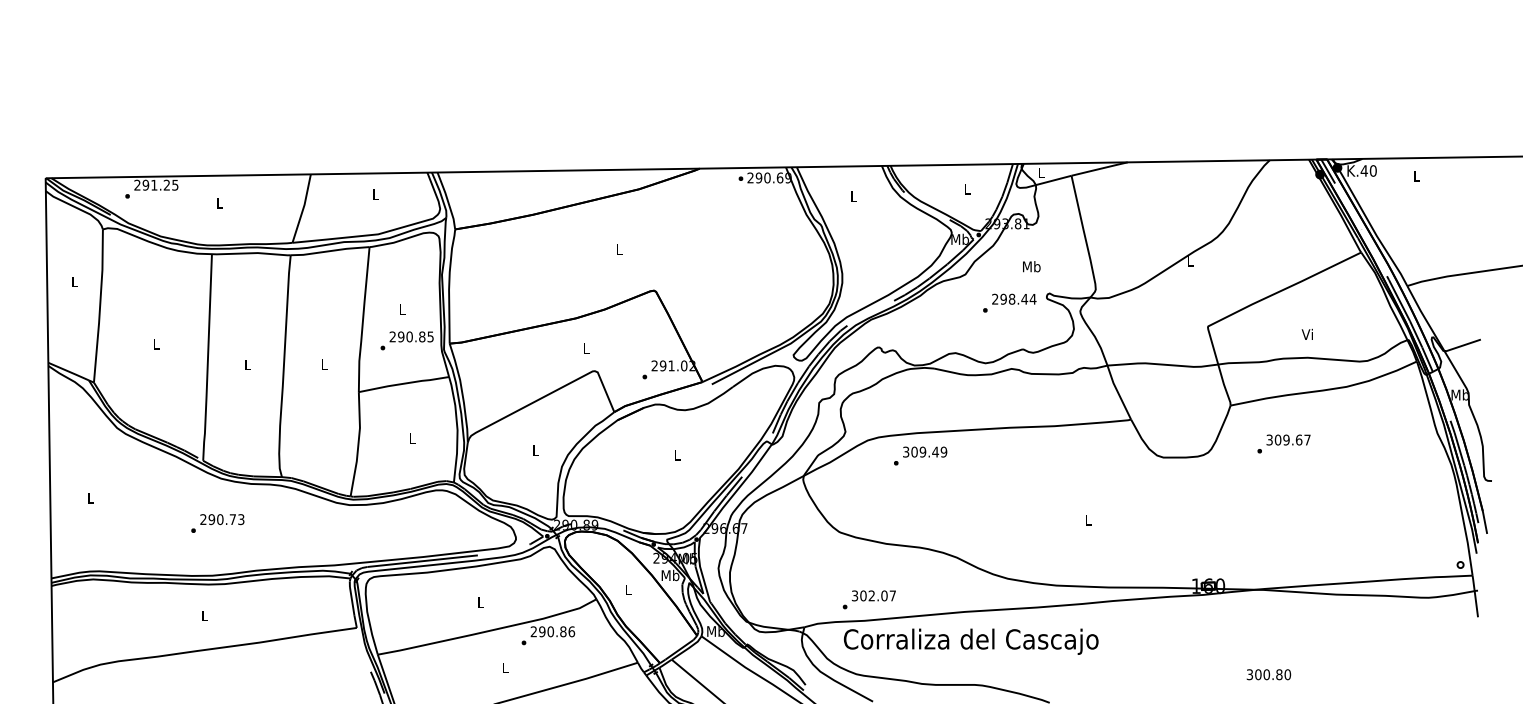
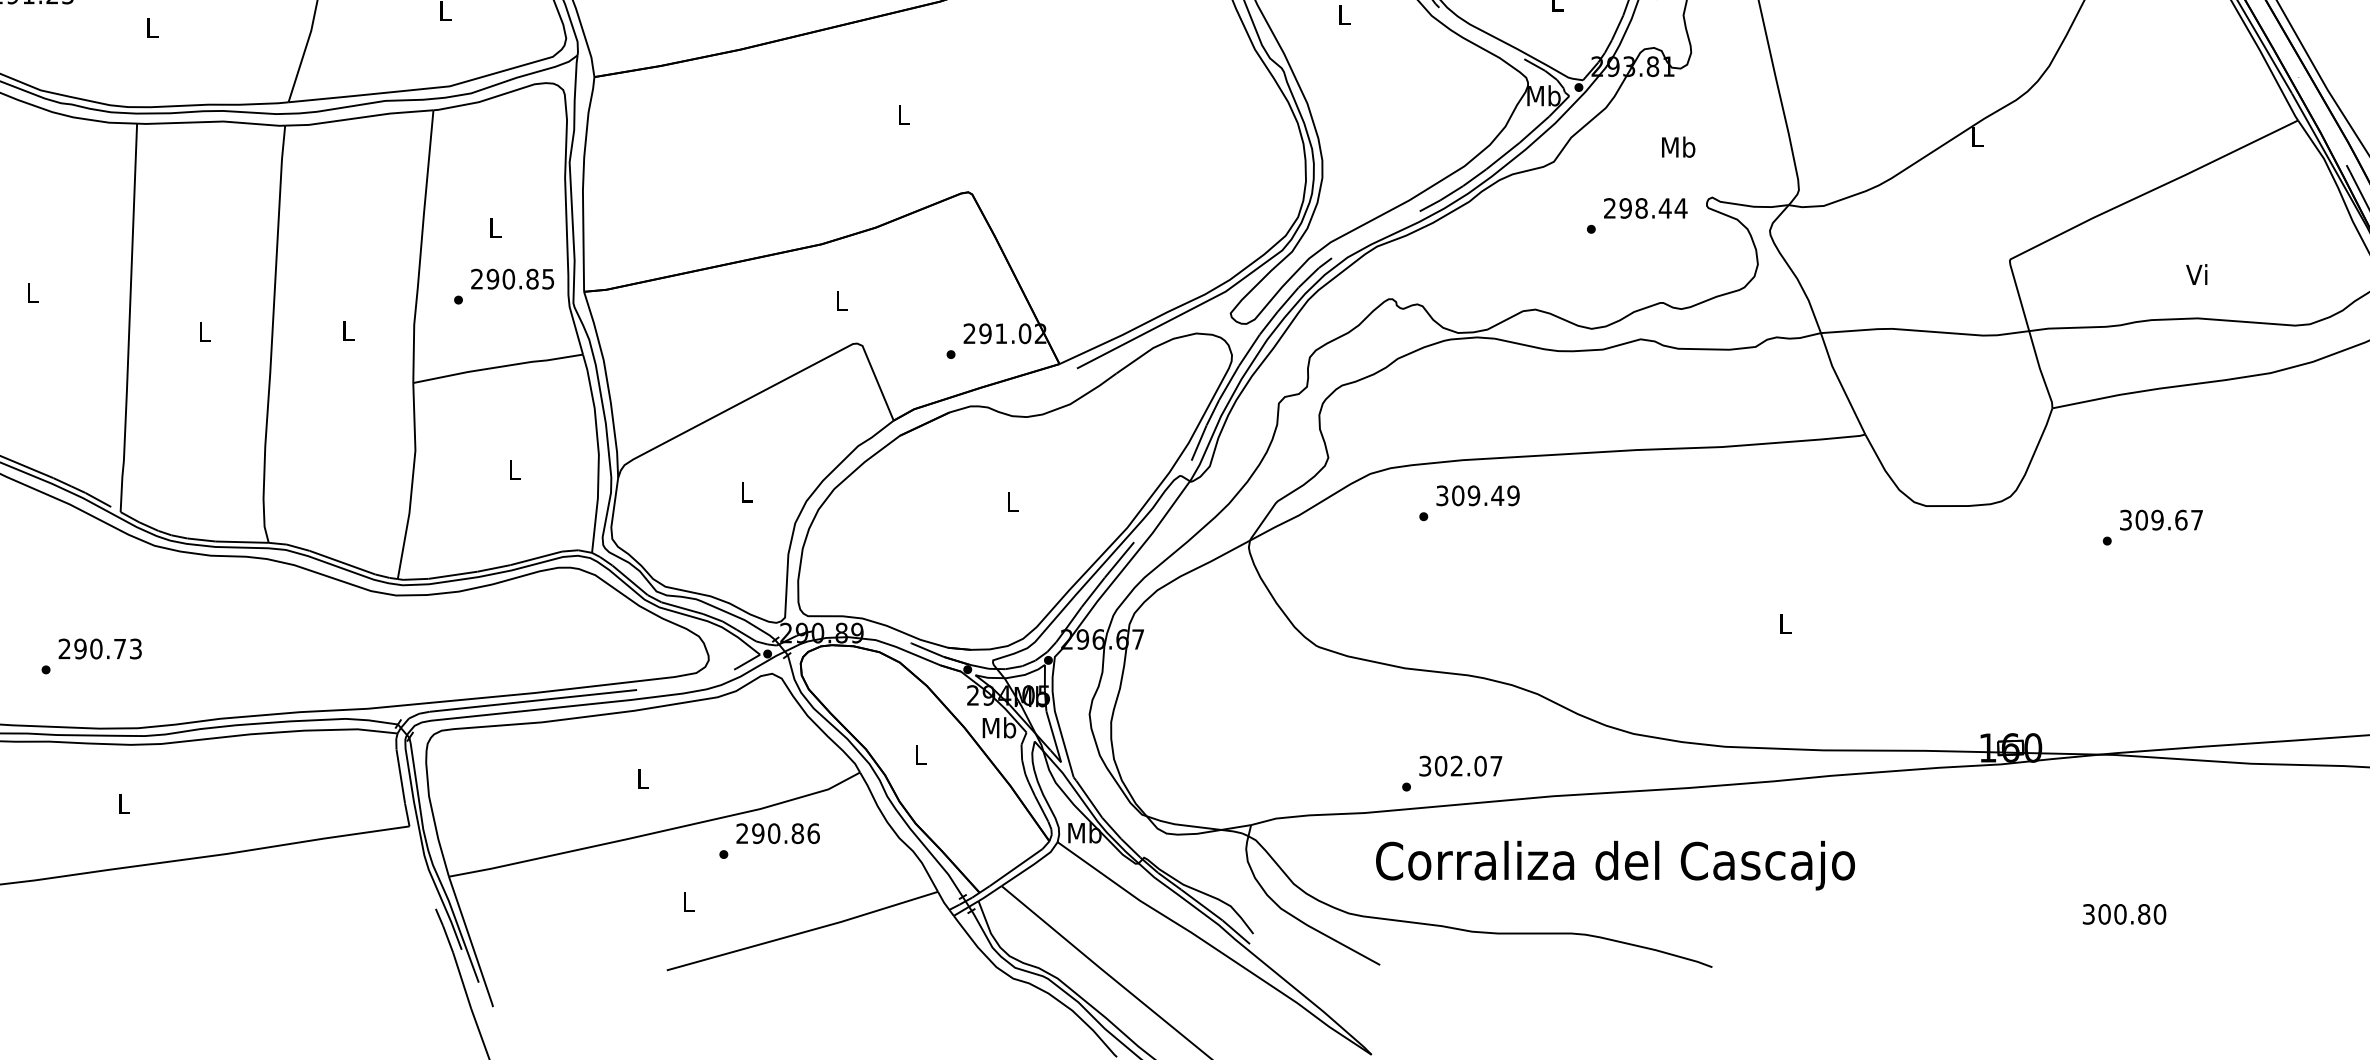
text: (1283, 443) -> (2151, 526), moved
text: (217, 523) -> (91, 656), moved
text: (868, 599) -> (1450, 772), moved
text: (970, 641) -> (1614, 865), moved

